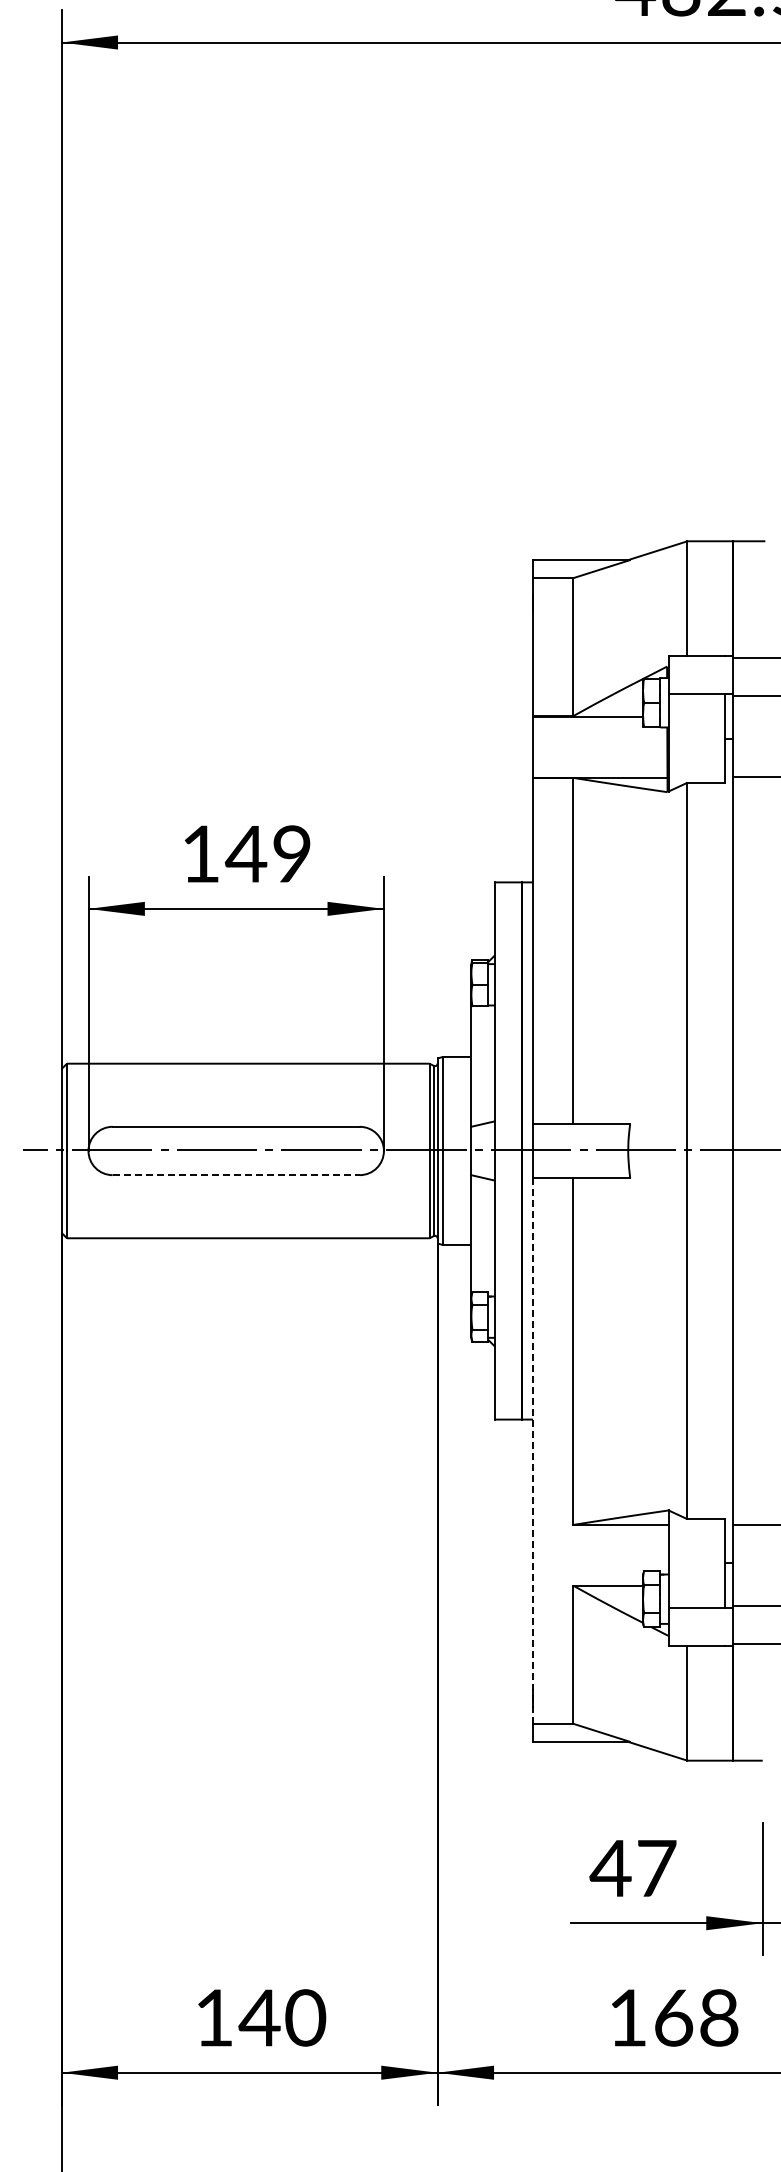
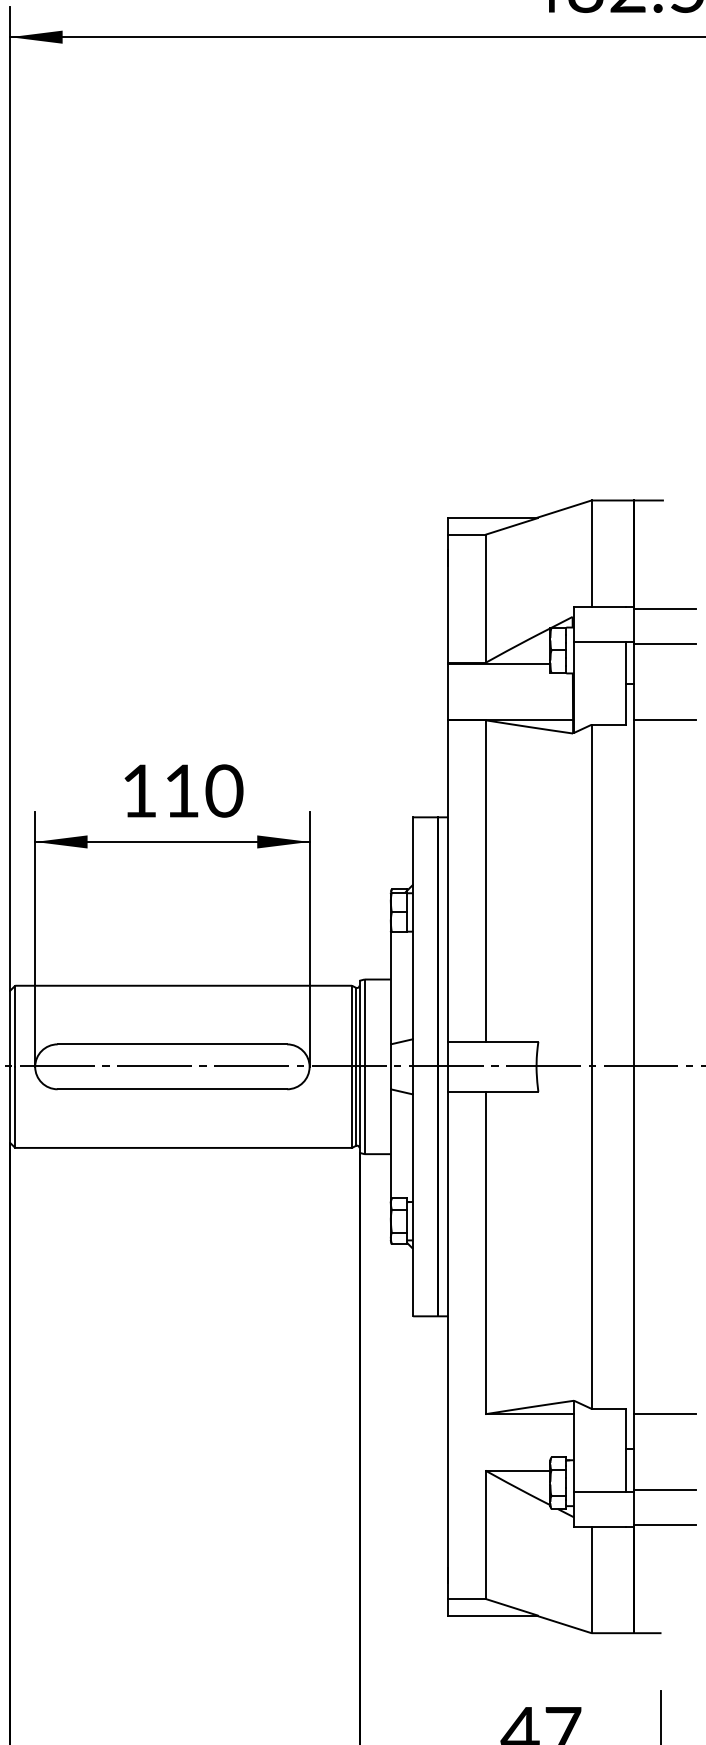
text: (268, 853) -> (202, 790), 149 -> 110
line: (236, 1175) -> (172, 1089), dashed -> solid
line: (533, 1450) -> (448, 1345), dashed -> solid

